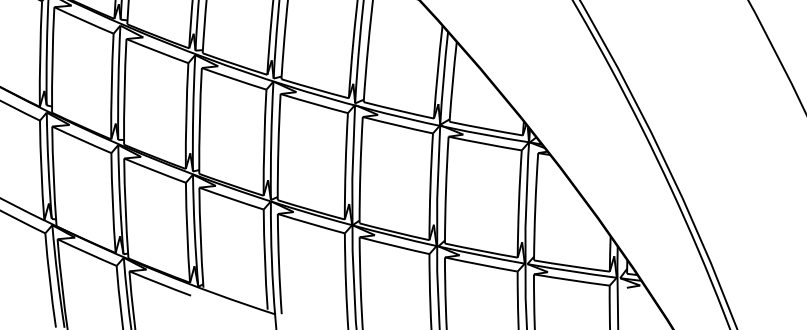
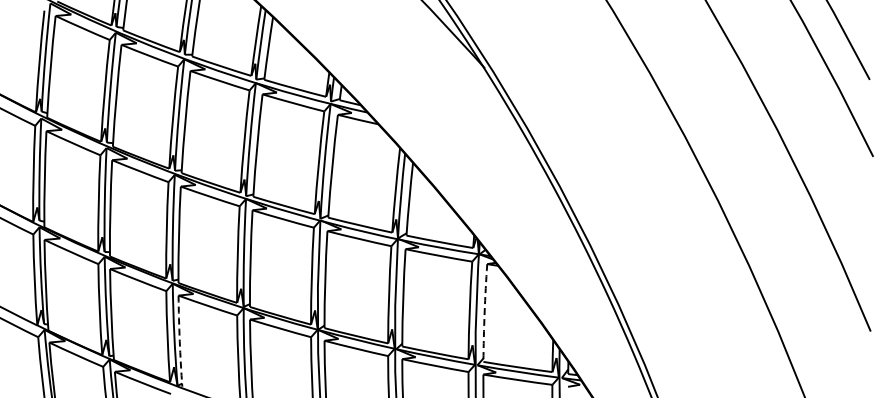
arc: (535, 206) -> (484, 312), solid -> dashed
arc: (200, 238) -> (179, 341), solid -> dashed

